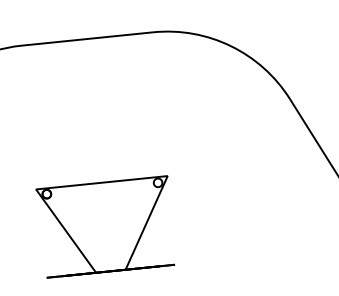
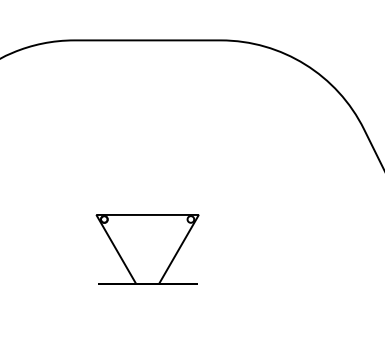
part: (106, 227) -> (147, 249), size x0.7

